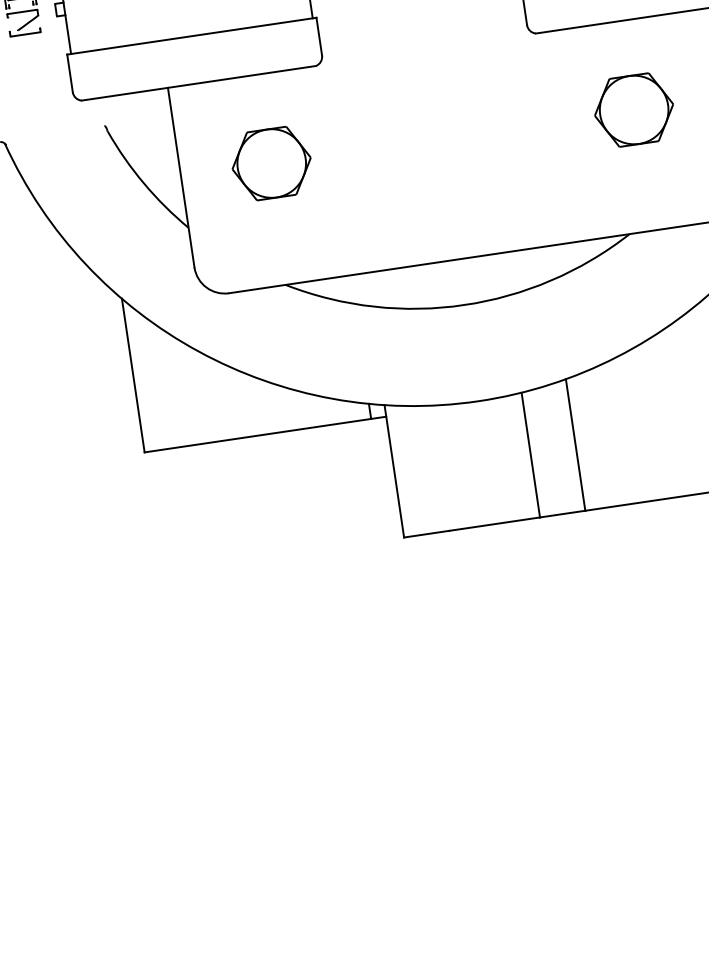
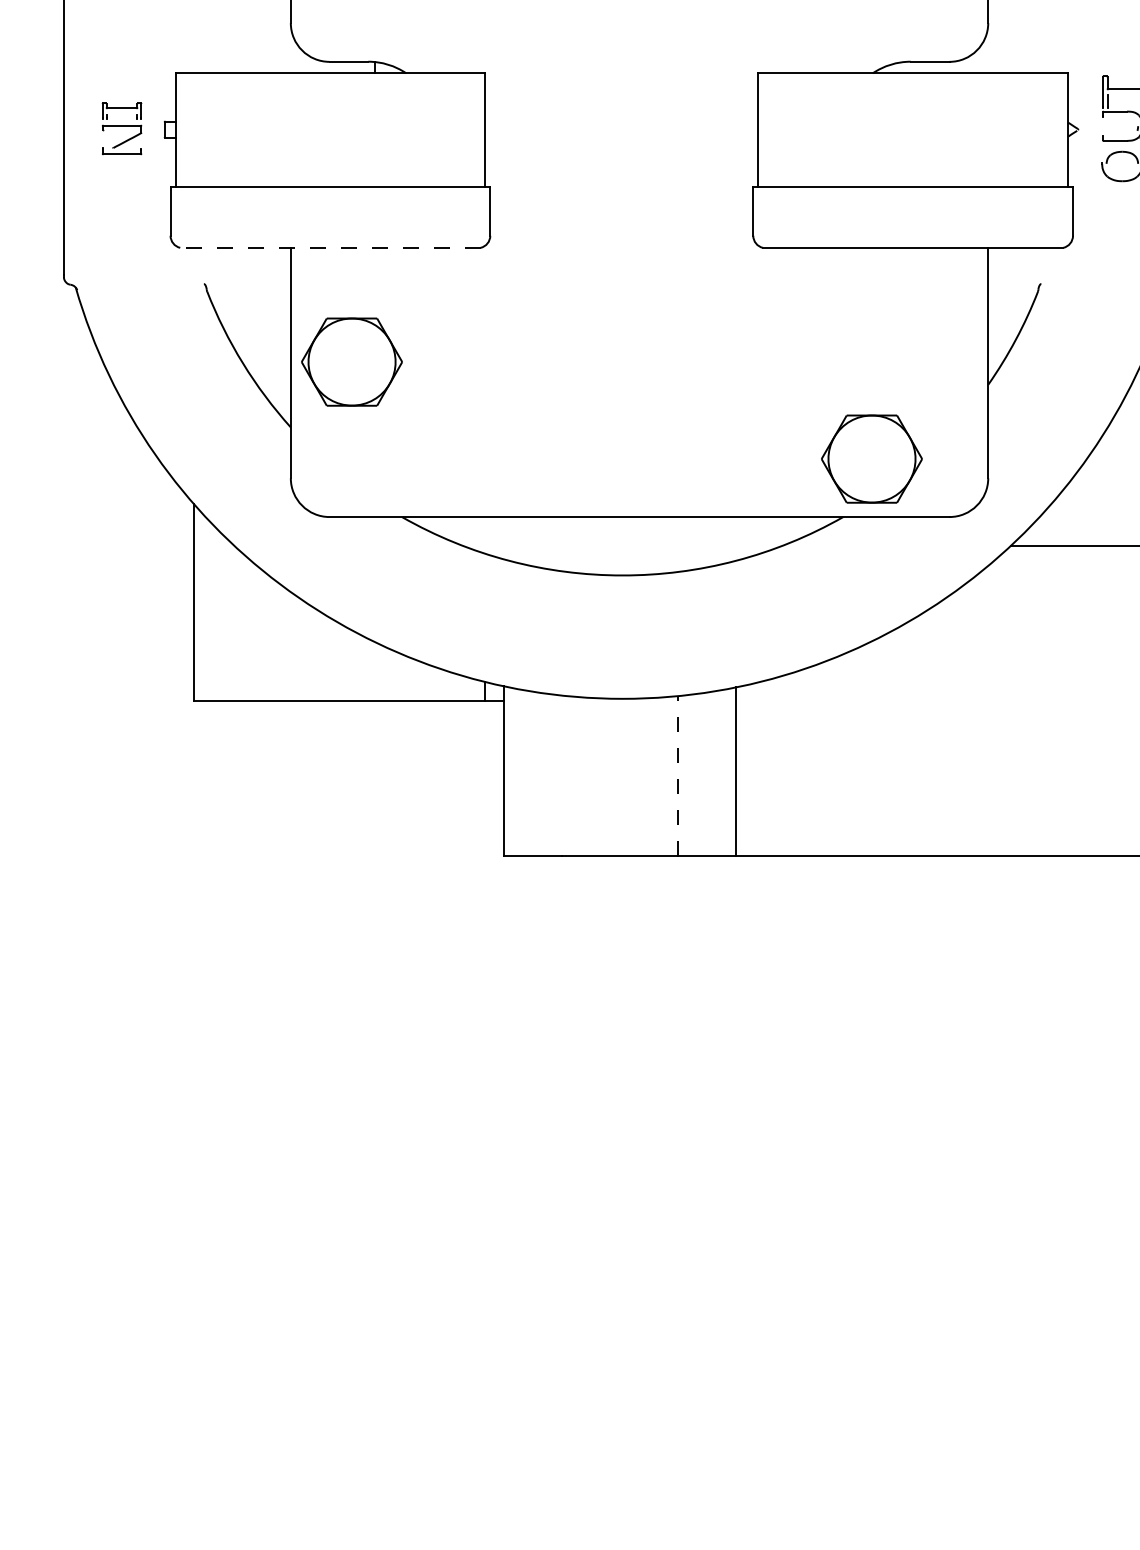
line: (198, 83) -> (329, 247), solid -> dashed
part: (633, 109) -> (871, 458), moved
part: (271, 163) -> (351, 361), moved
line: (531, 455) -> (678, 776), solid -> dashed

